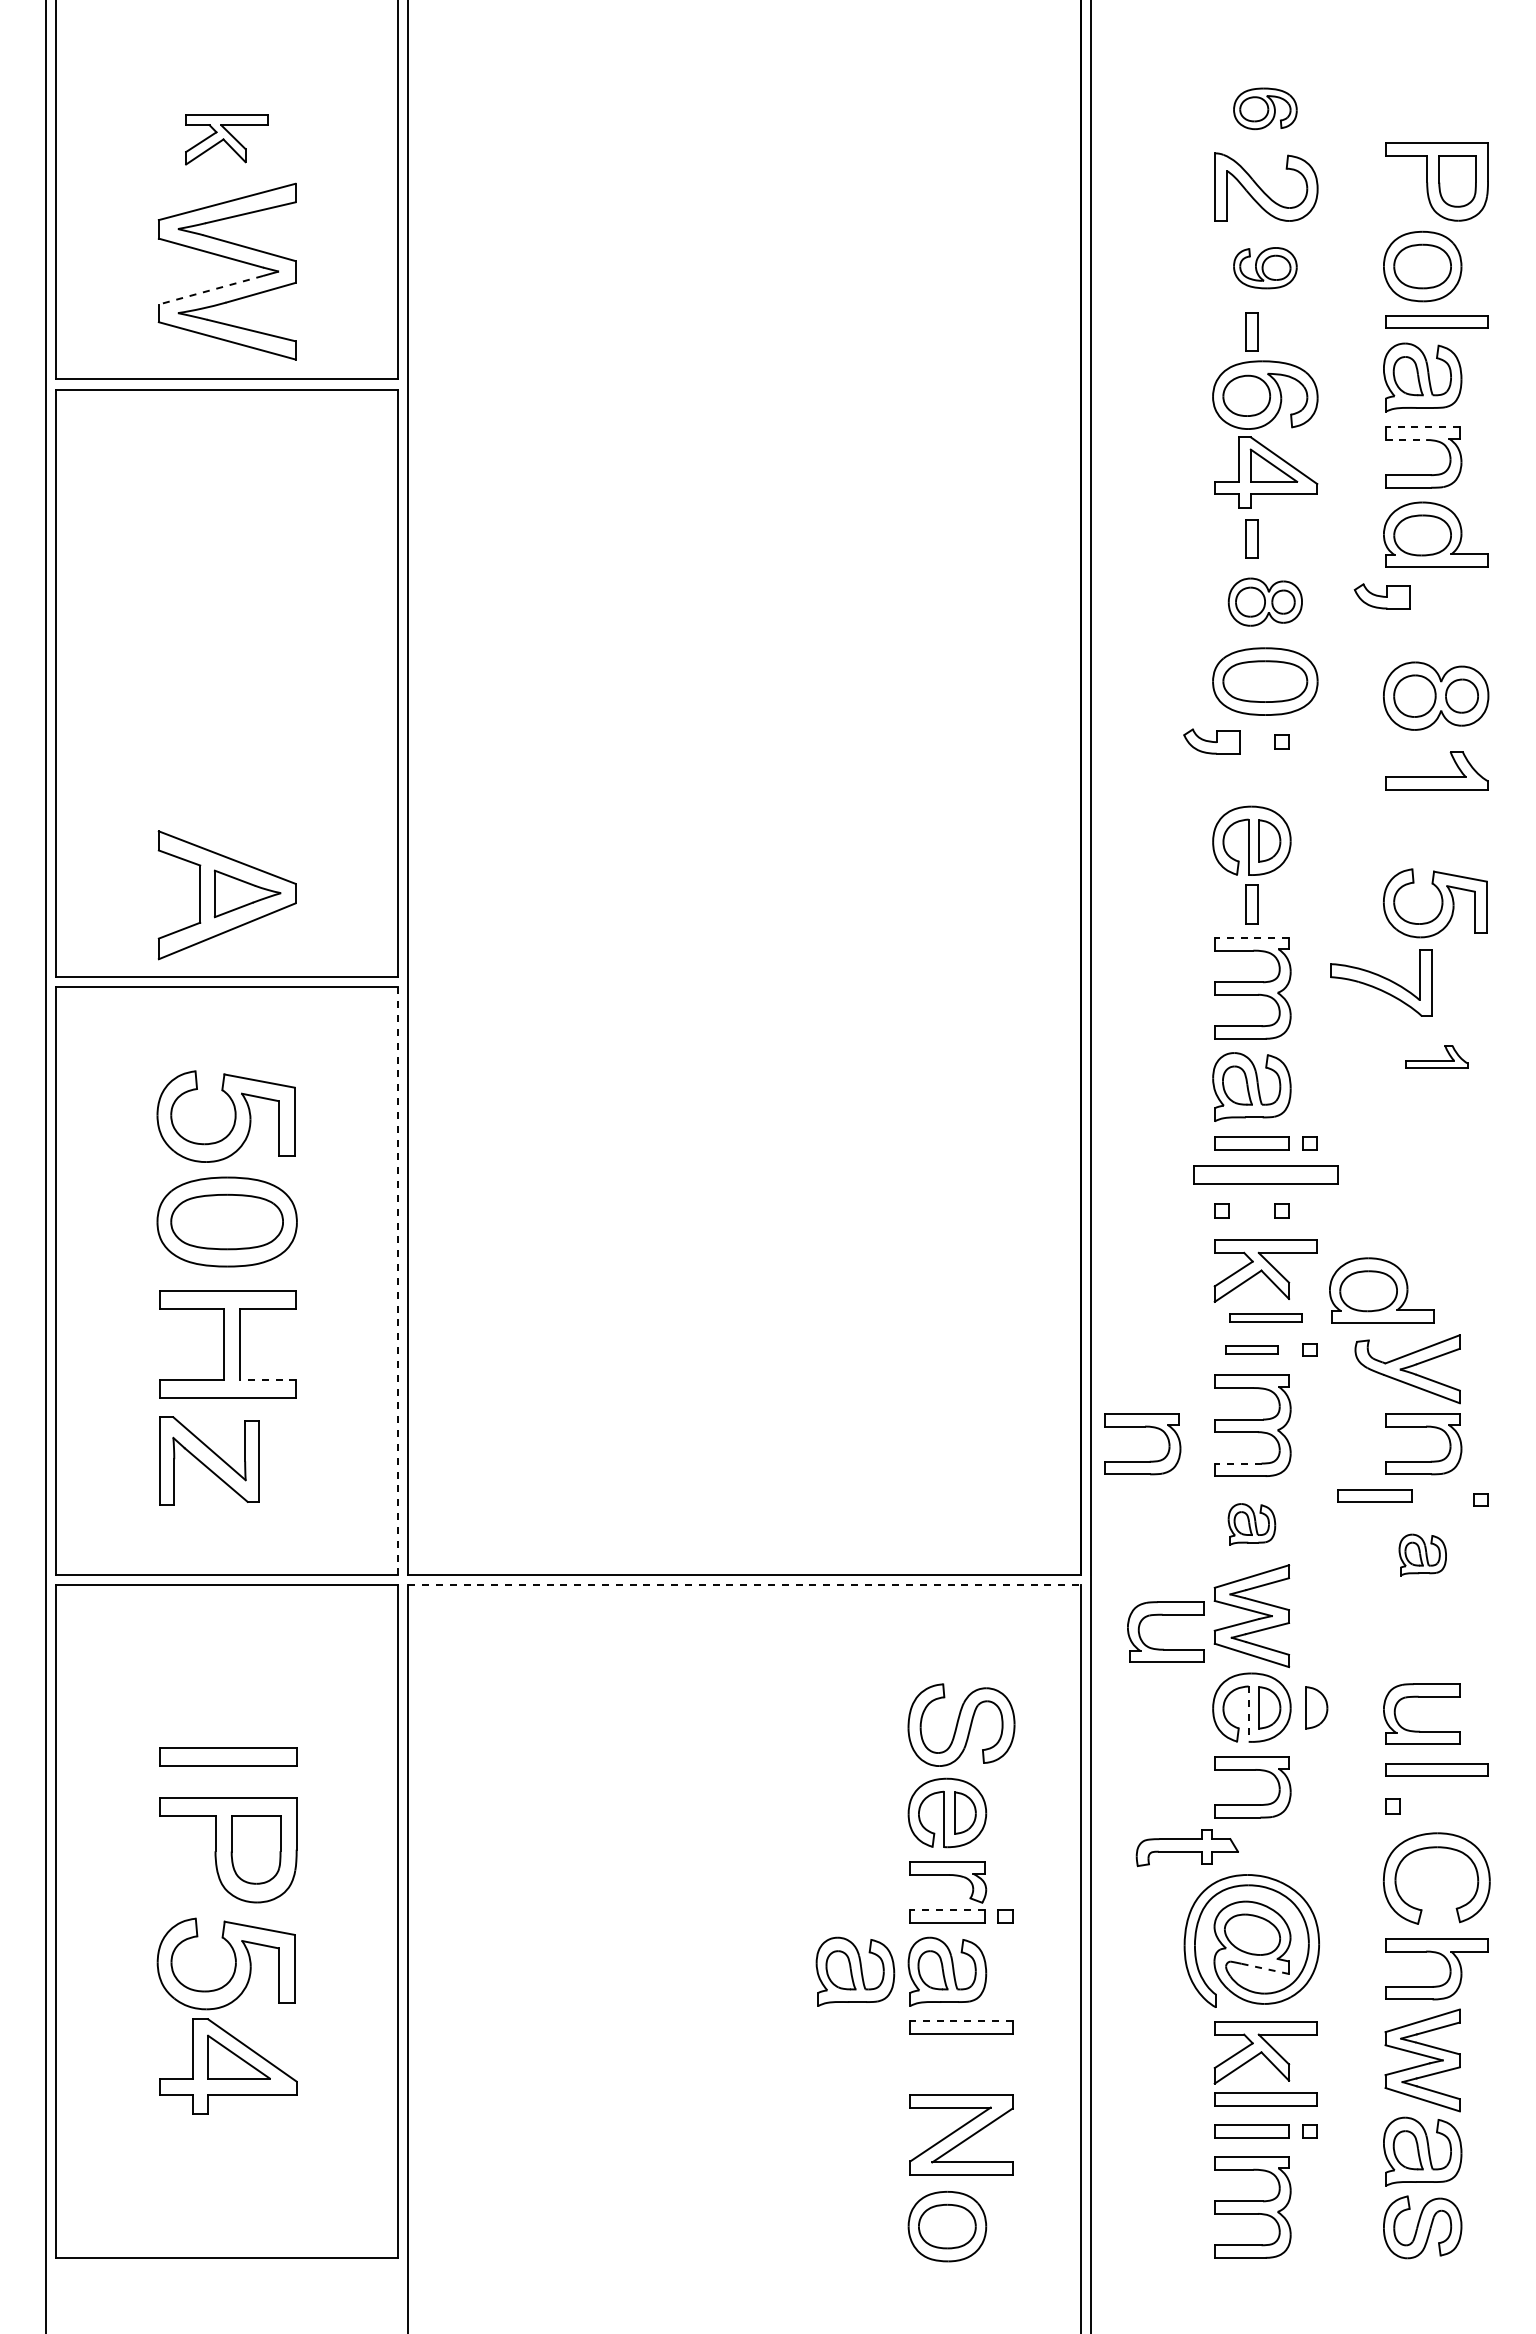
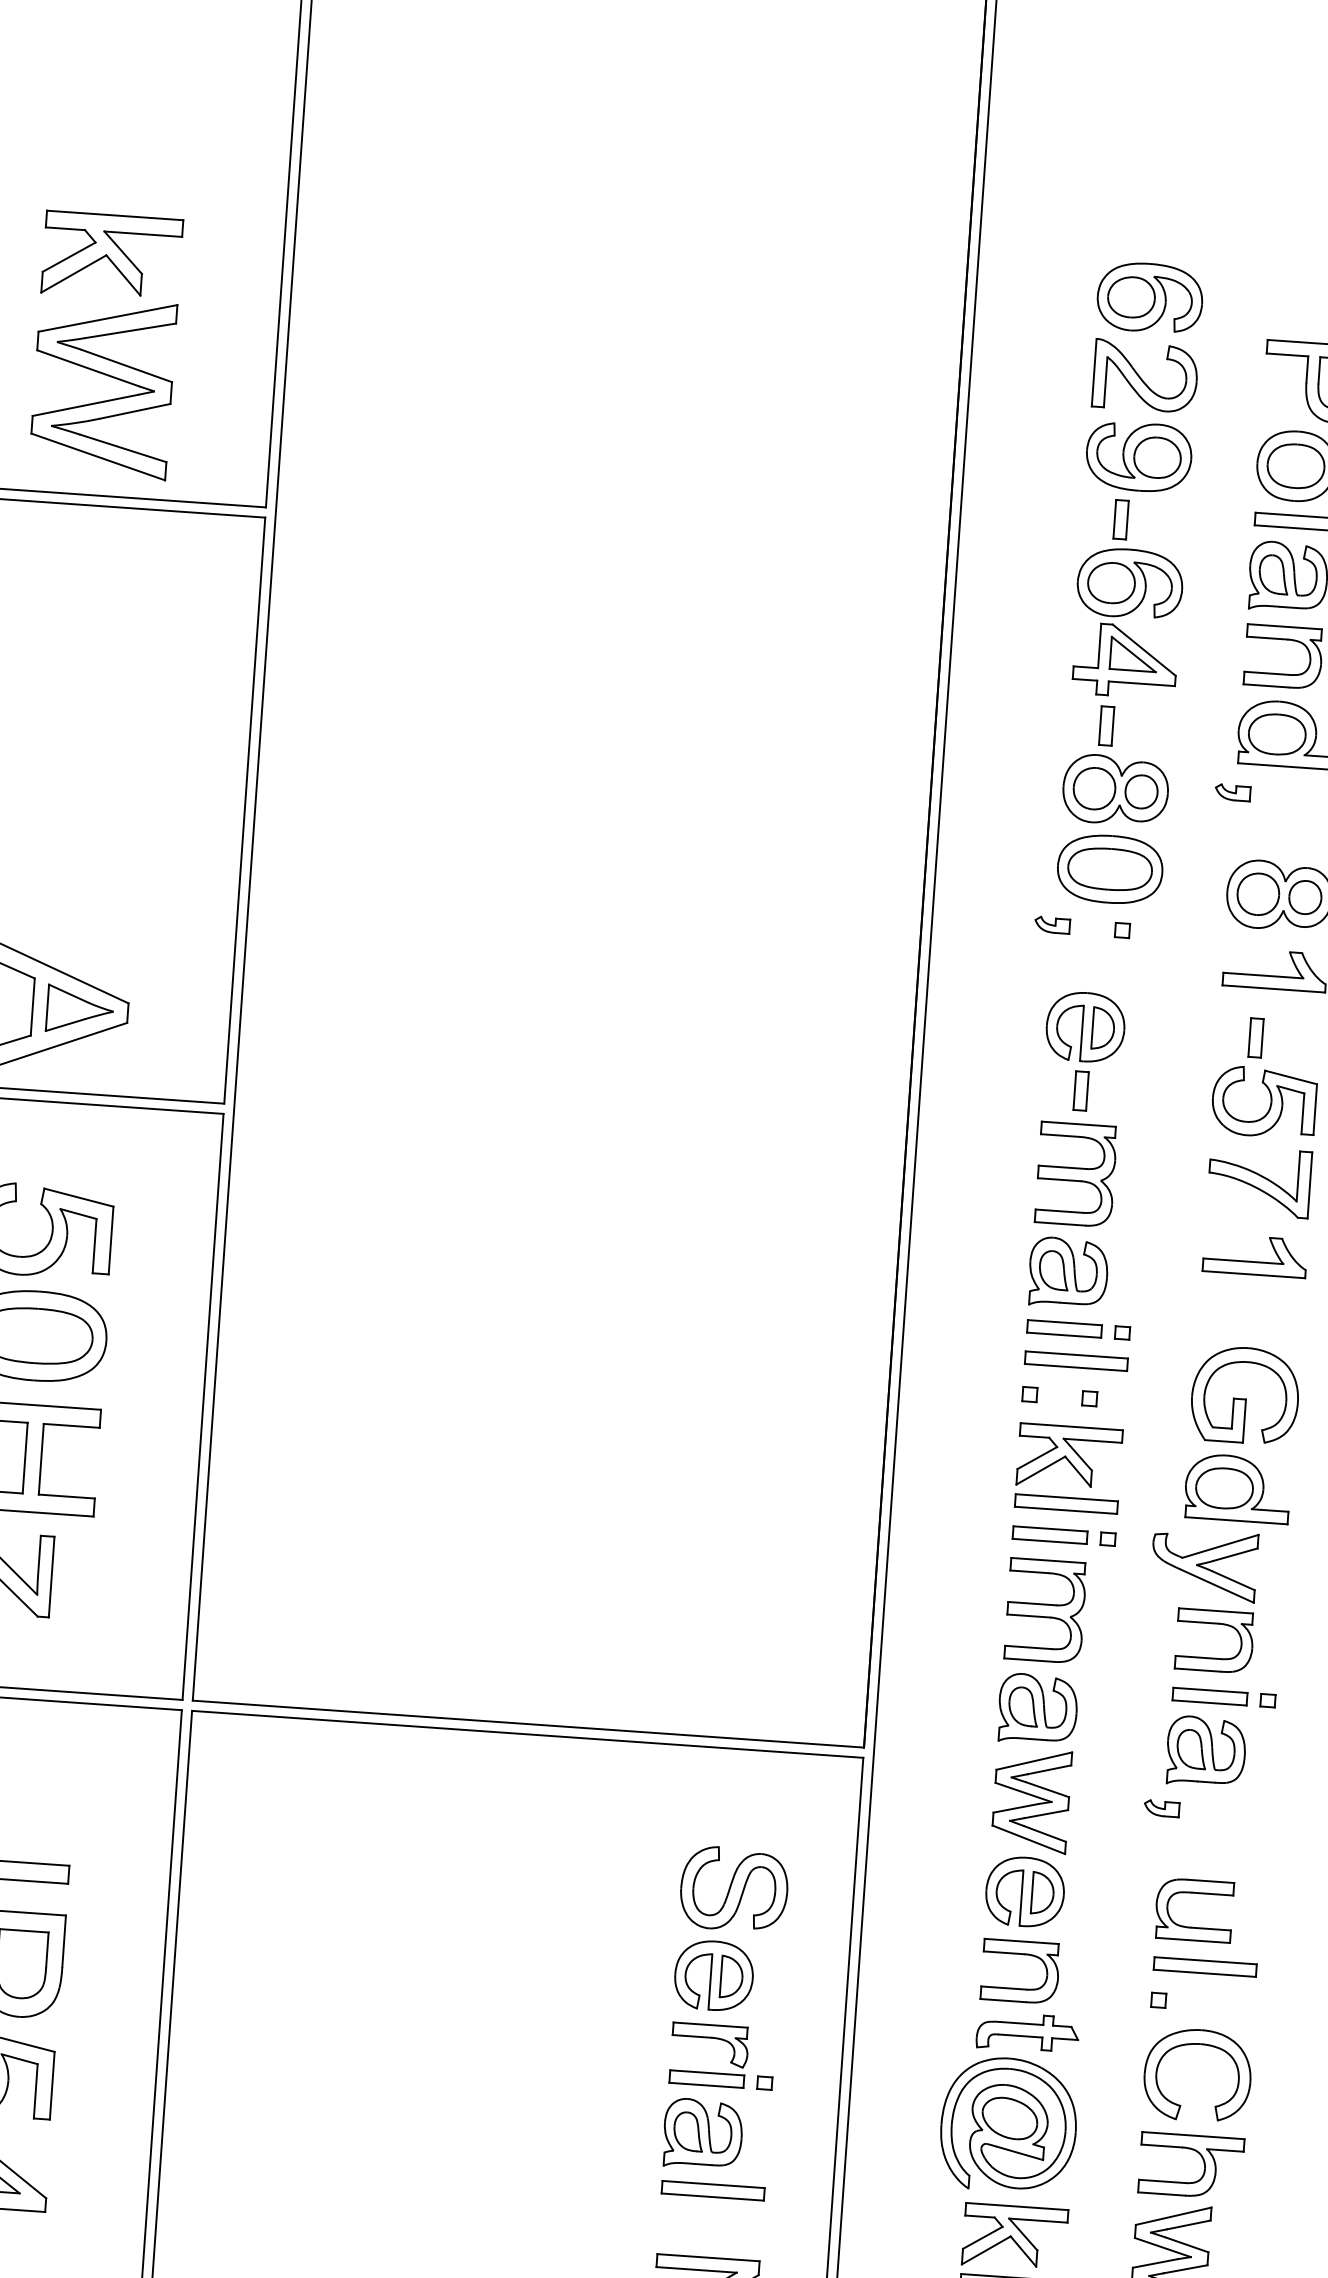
part: (1265, 108) -> (1150, 297), size x1.67
part: (226, 139) -> (111, 256), size x1.67
part: (1265, 267) -> (1139, 456), size x1.67
line: (210, 290) -> (85, 405), dashed -> solid
line: (1422, 427) -> (1284, 626), dashed -> solid
line: (1406, 440) -> (1267, 638), dashed -> solid
part: (1382, 596) -> (1232, 792), size x0.62
part: (1265, 601) -> (1115, 789), size x1.43
part: (1211, 740) -> (1052, 924), size x0.62
part: (1422, 839) -> (1255, 1037), added
line: (1251, 938) -> (1078, 1124), dashed -> solid
part: (1381, 982) -> (1259, 1181), moved
part: (1436, 1056) -> (1254, 1255), size x1.67
part: (1265, 1174) -> (1075, 1361), size x0.71
part: (1436, 1196) -> (1244, 1394), added
line: (397, 1281) -> (202, 1407), dashed -> solid
part: (1381, 1290) -> (1237, 1488), moved
part: (1265, 1317) -> (1065, 1503), size x1.43
part: (1251, 1349) -> (1049, 1534), size x1.43
line: (267, 1380) -> (65, 1496), dashed -> solid
part: (1142, 1427) -> (935, 1604), removed
line: (1237, 1463) -> (1027, 1647), dashed -> solid
part: (1374, 1495) -> (1209, 1696), moved
part: (1251, 1524) -> (1037, 1709), size x1.67
part: (1422, 1554) -> (1206, 1751), size x1.67
line: (745, 1585) -> (528, 1734), dashed -> solid
part: (1382, 1614) -> (1161, 1808), added
part: (1165, 1615) -> (945, 1793), removed
part: (1316, 1707) -> (1089, 1896), removed
line: (1248, 1714) -> (1021, 1898), dashed -> solid
part: (1186, 1847) -> (1026, 2032), moved
line: (946, 1910) -> (706, 2072), dashed -> solid
line: (1265, 1968) -> (1020, 2153), dashed -> solid
part: (855, 1971) -> (611, 2127), removed
line: (961, 2021) -> (713, 2184), dashed -> solid

